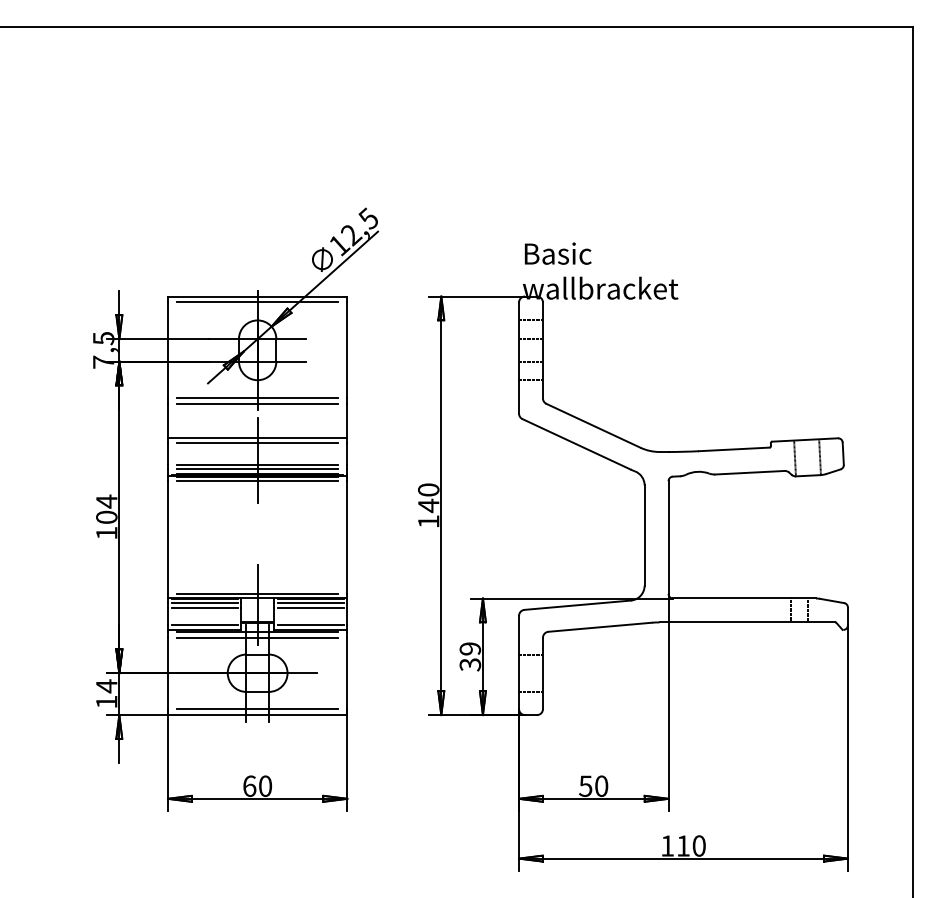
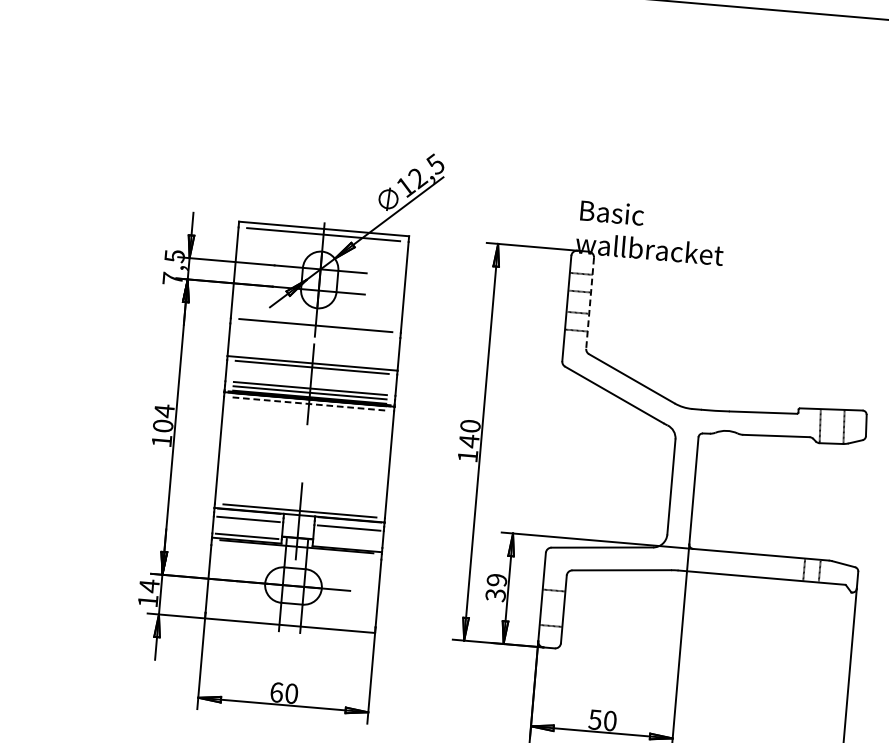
line: (542, 350) -> (589, 303), solid -> dashed
line: (257, 403) -> (315, 330), removed
line: (257, 481) -> (308, 404), solid -> dashed
line: (204, 603) -> (248, 515), removed
line: (310, 603) -> (349, 524), removed
line: (310, 625) -> (347, 545), removed
line: (257, 637) -> (296, 552), removed
line: (257, 709) -> (290, 620), removed

